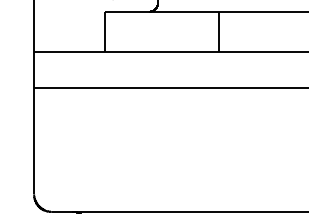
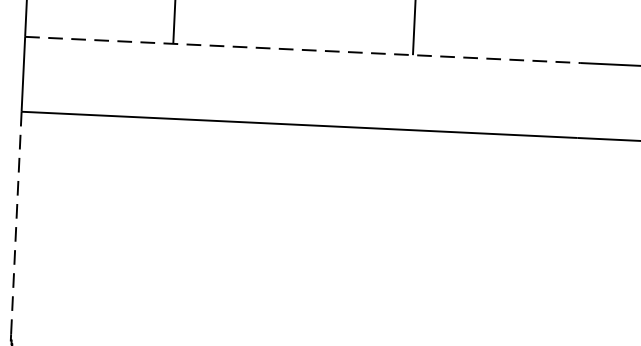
line: (166, 52) -> (302, 49), solid -> dashed
line: (34, 141) -> (17, 223), solid -> dashed

